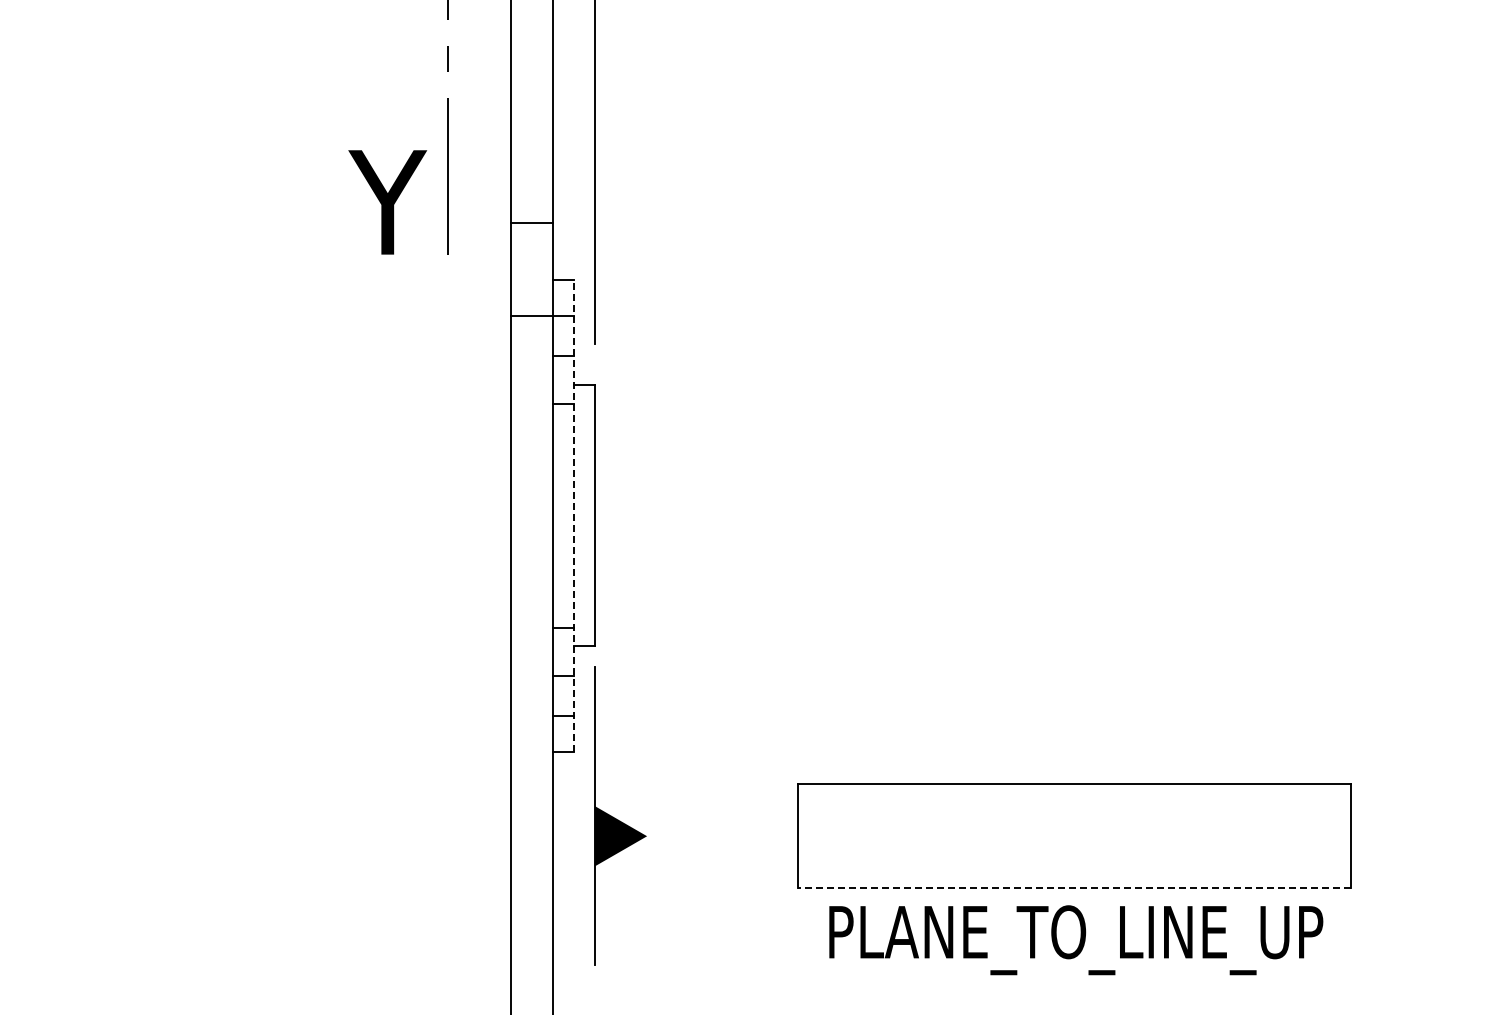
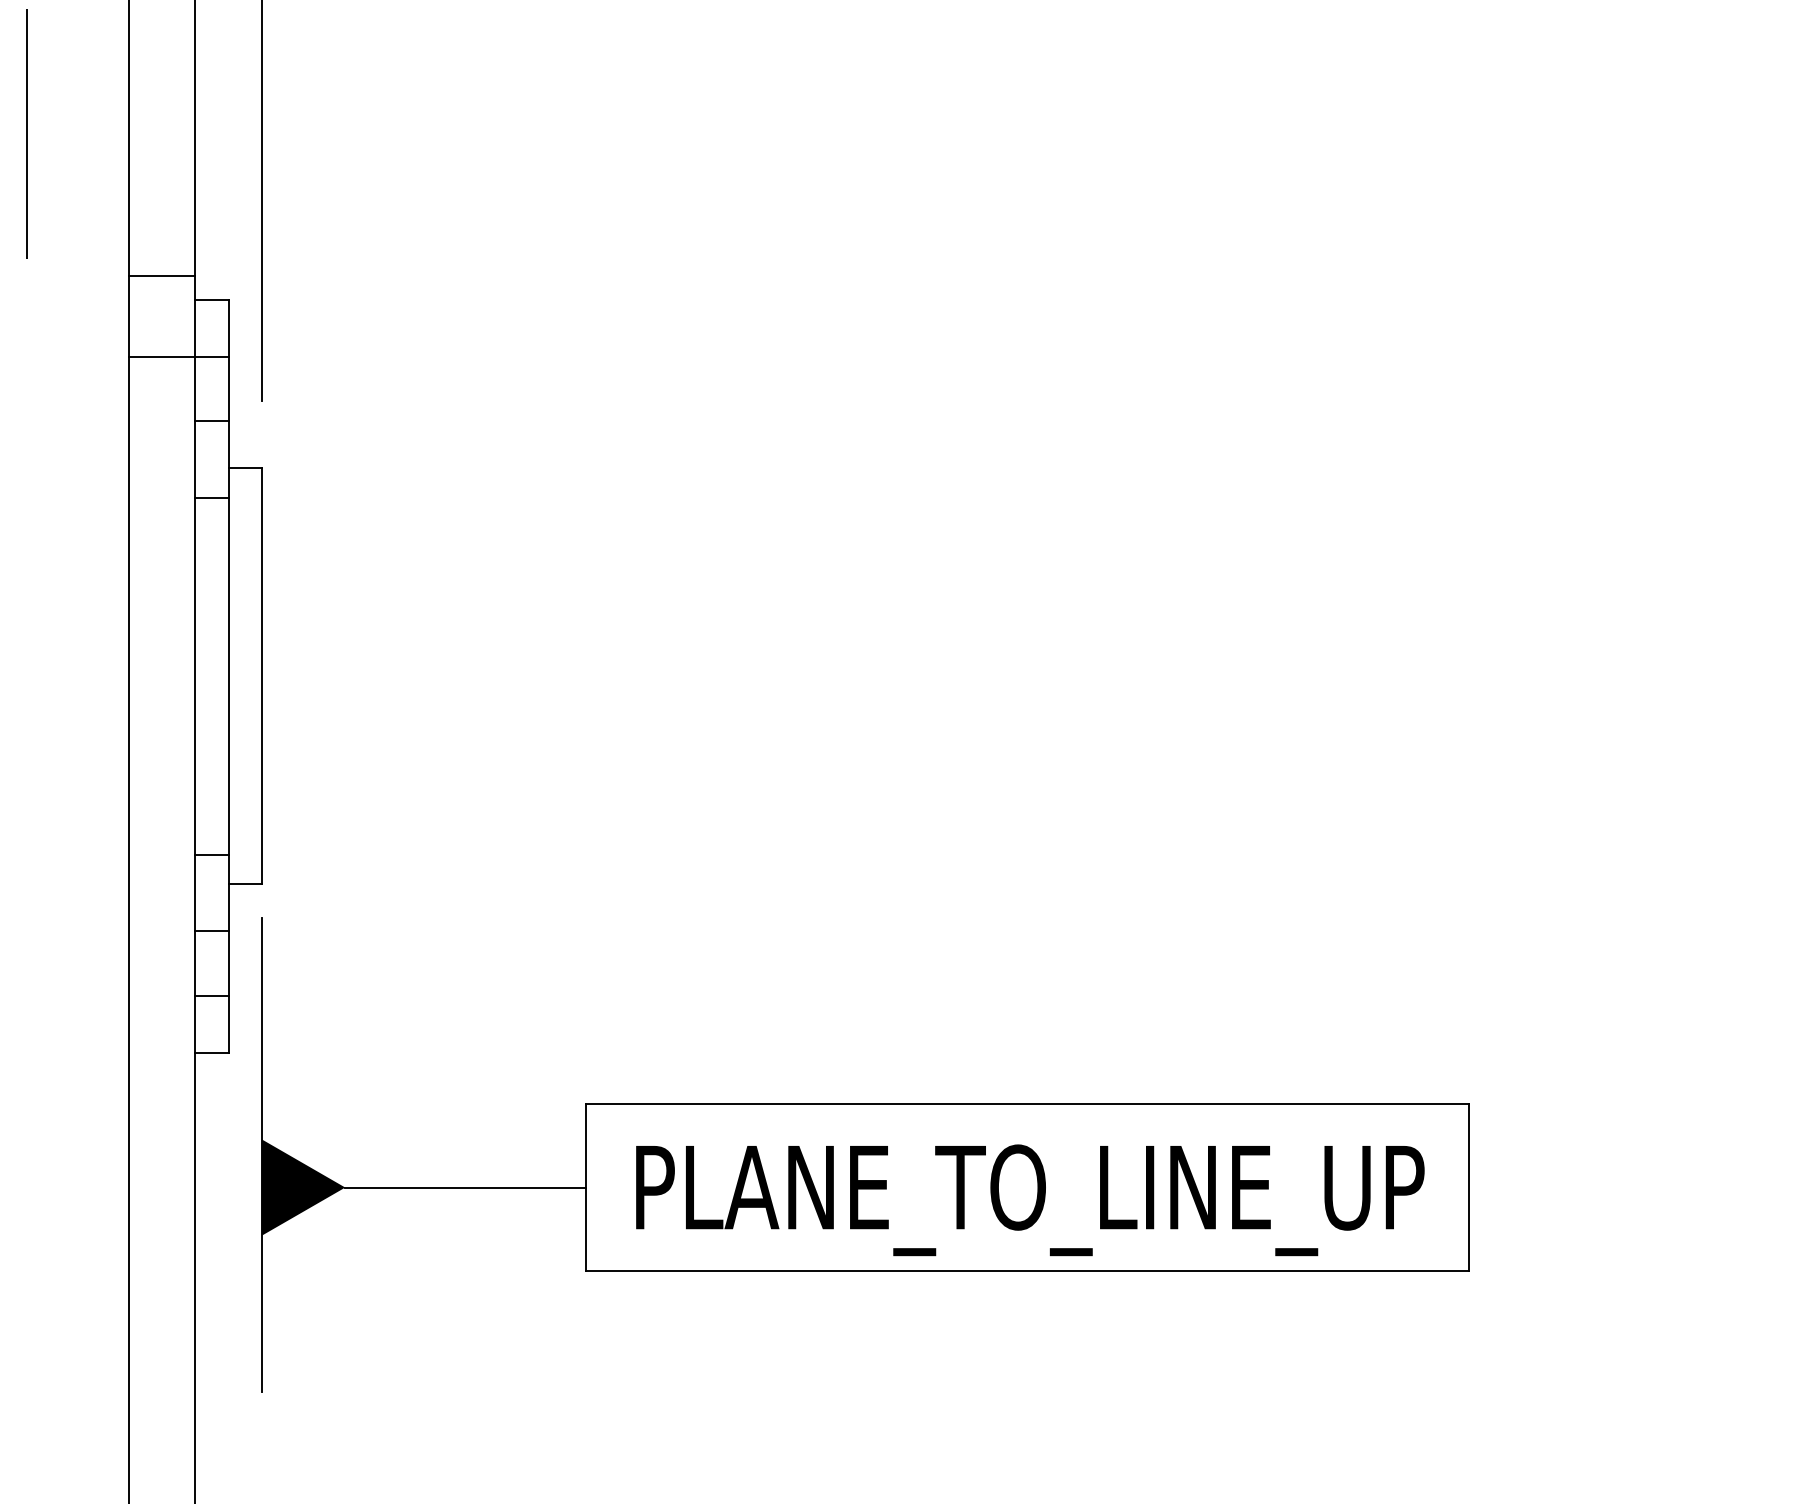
line: (532, 223) -> (162, 276), moved
line: (574, 515) -> (229, 675), dashed -> solid
line: (722, 836) -> (465, 1187), added
line: (1074, 888) -> (1027, 1270), dashed -> solid
text: (1076, 940) -> (1030, 1200), moved

